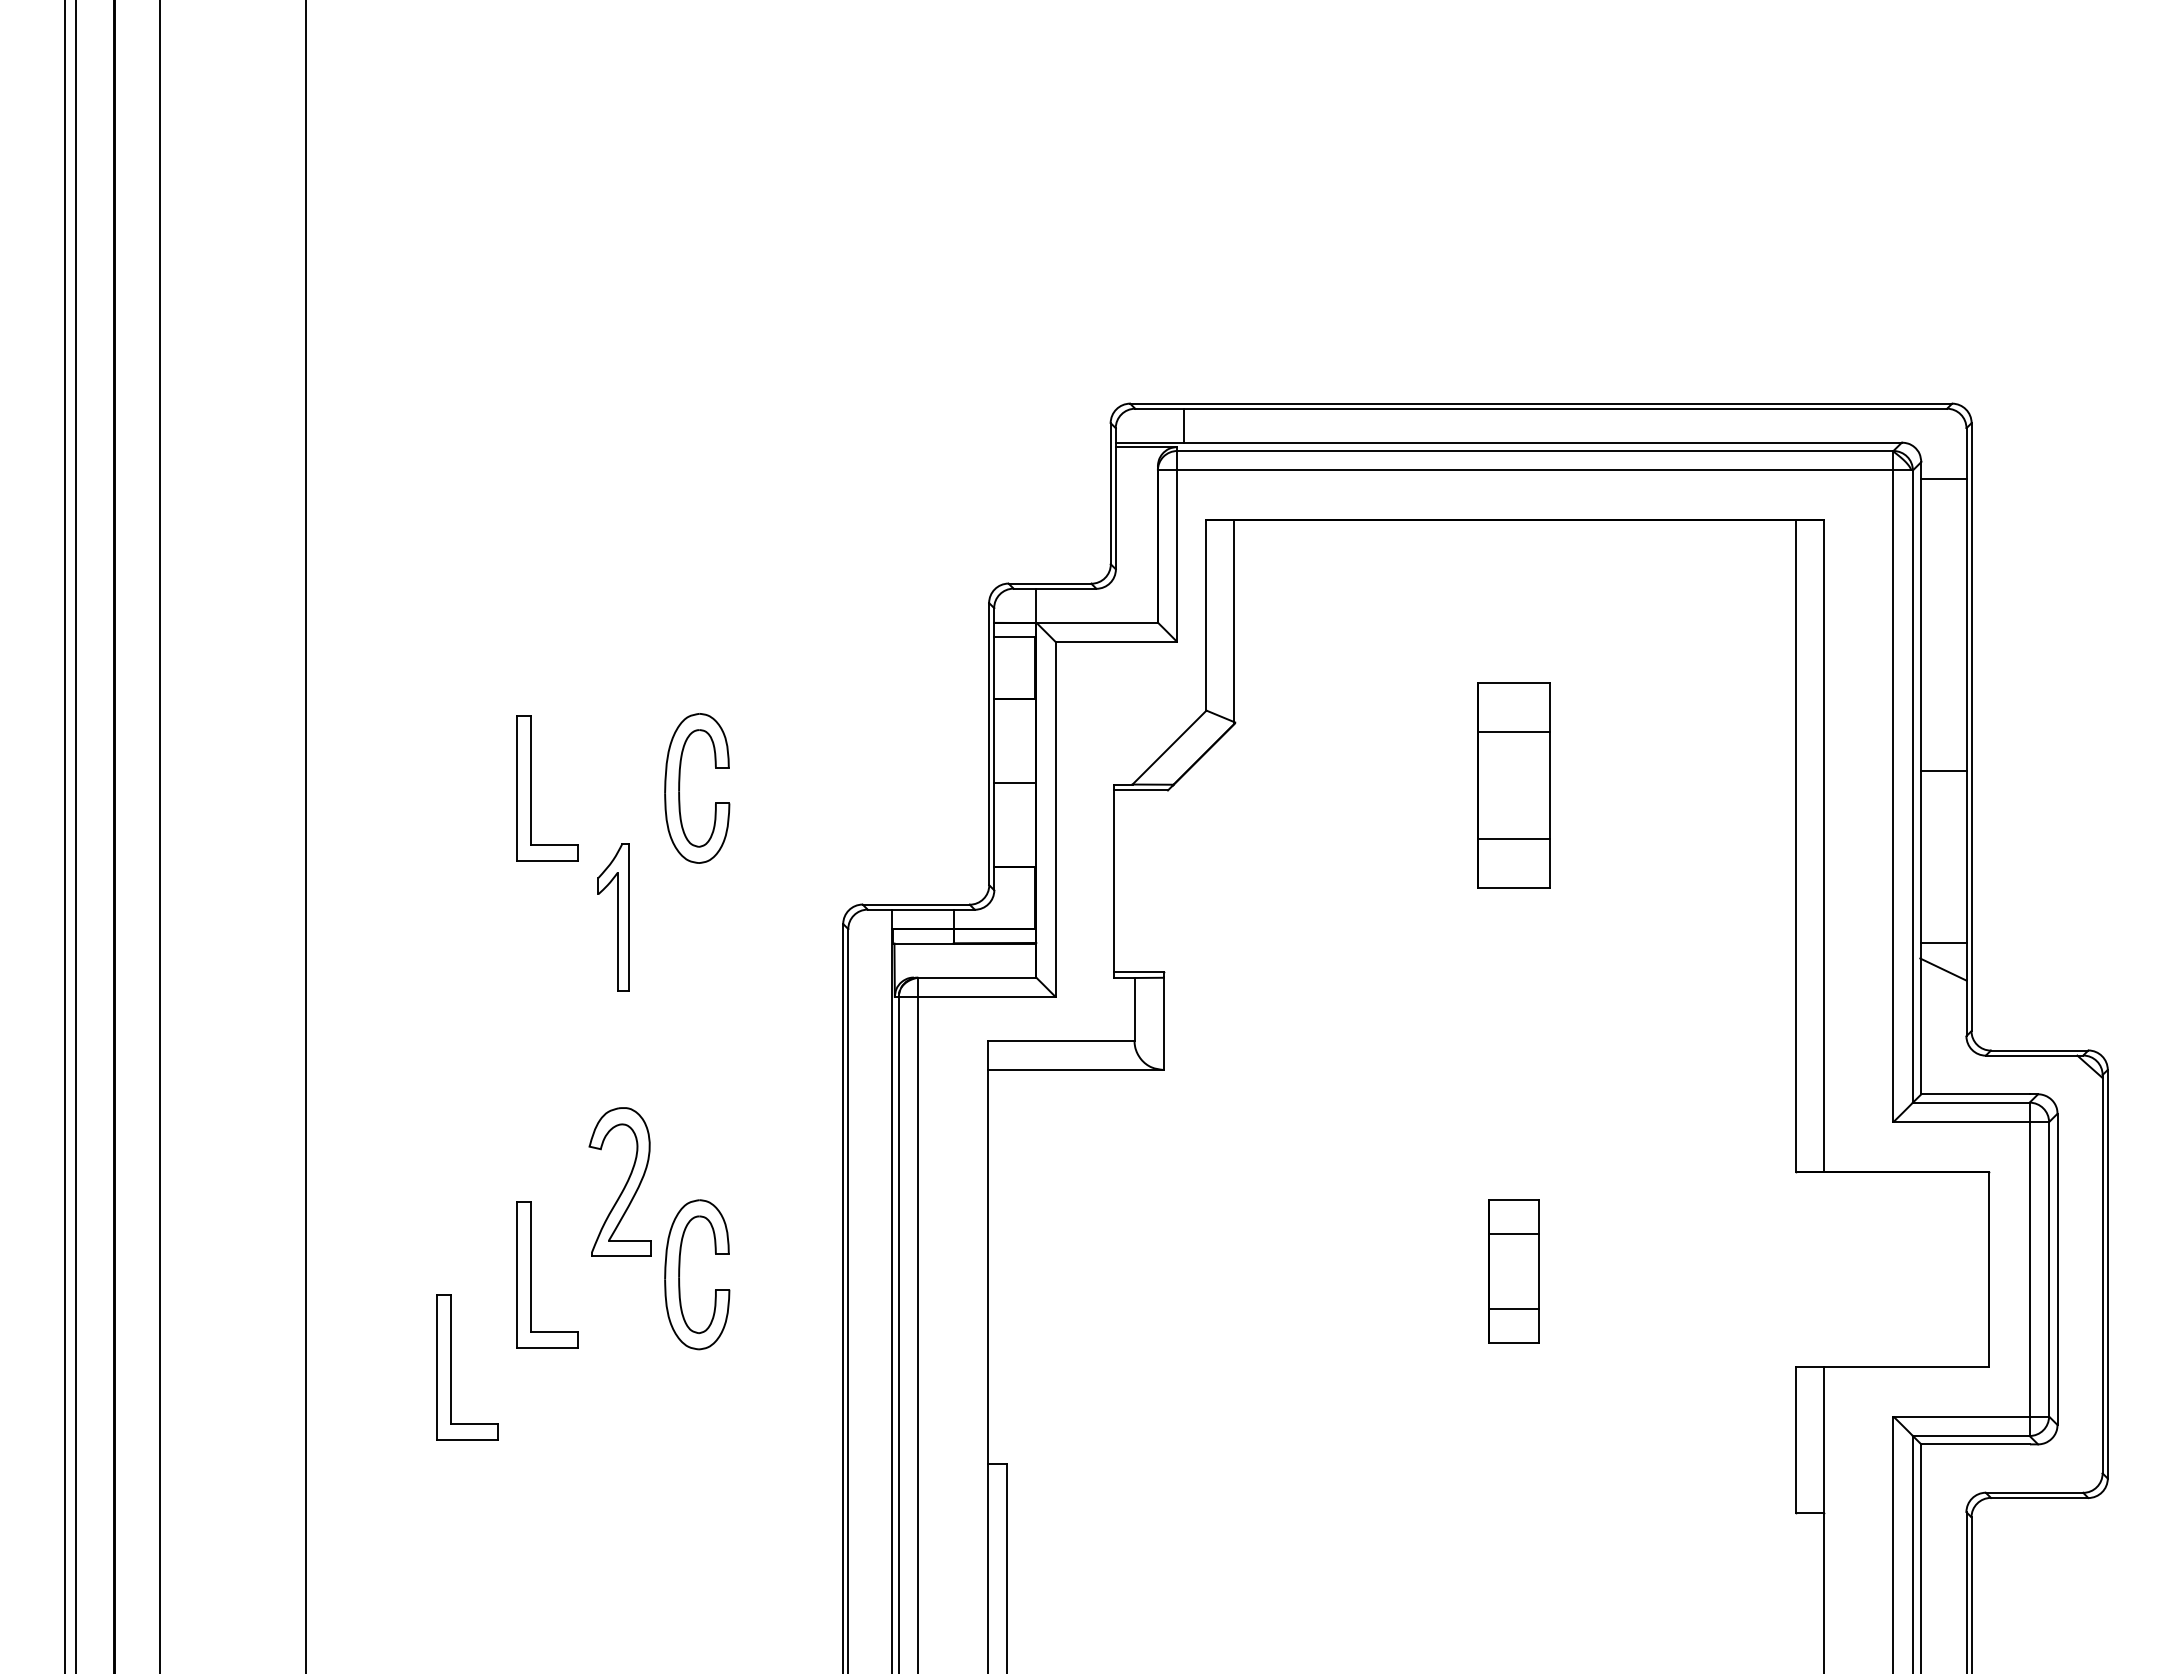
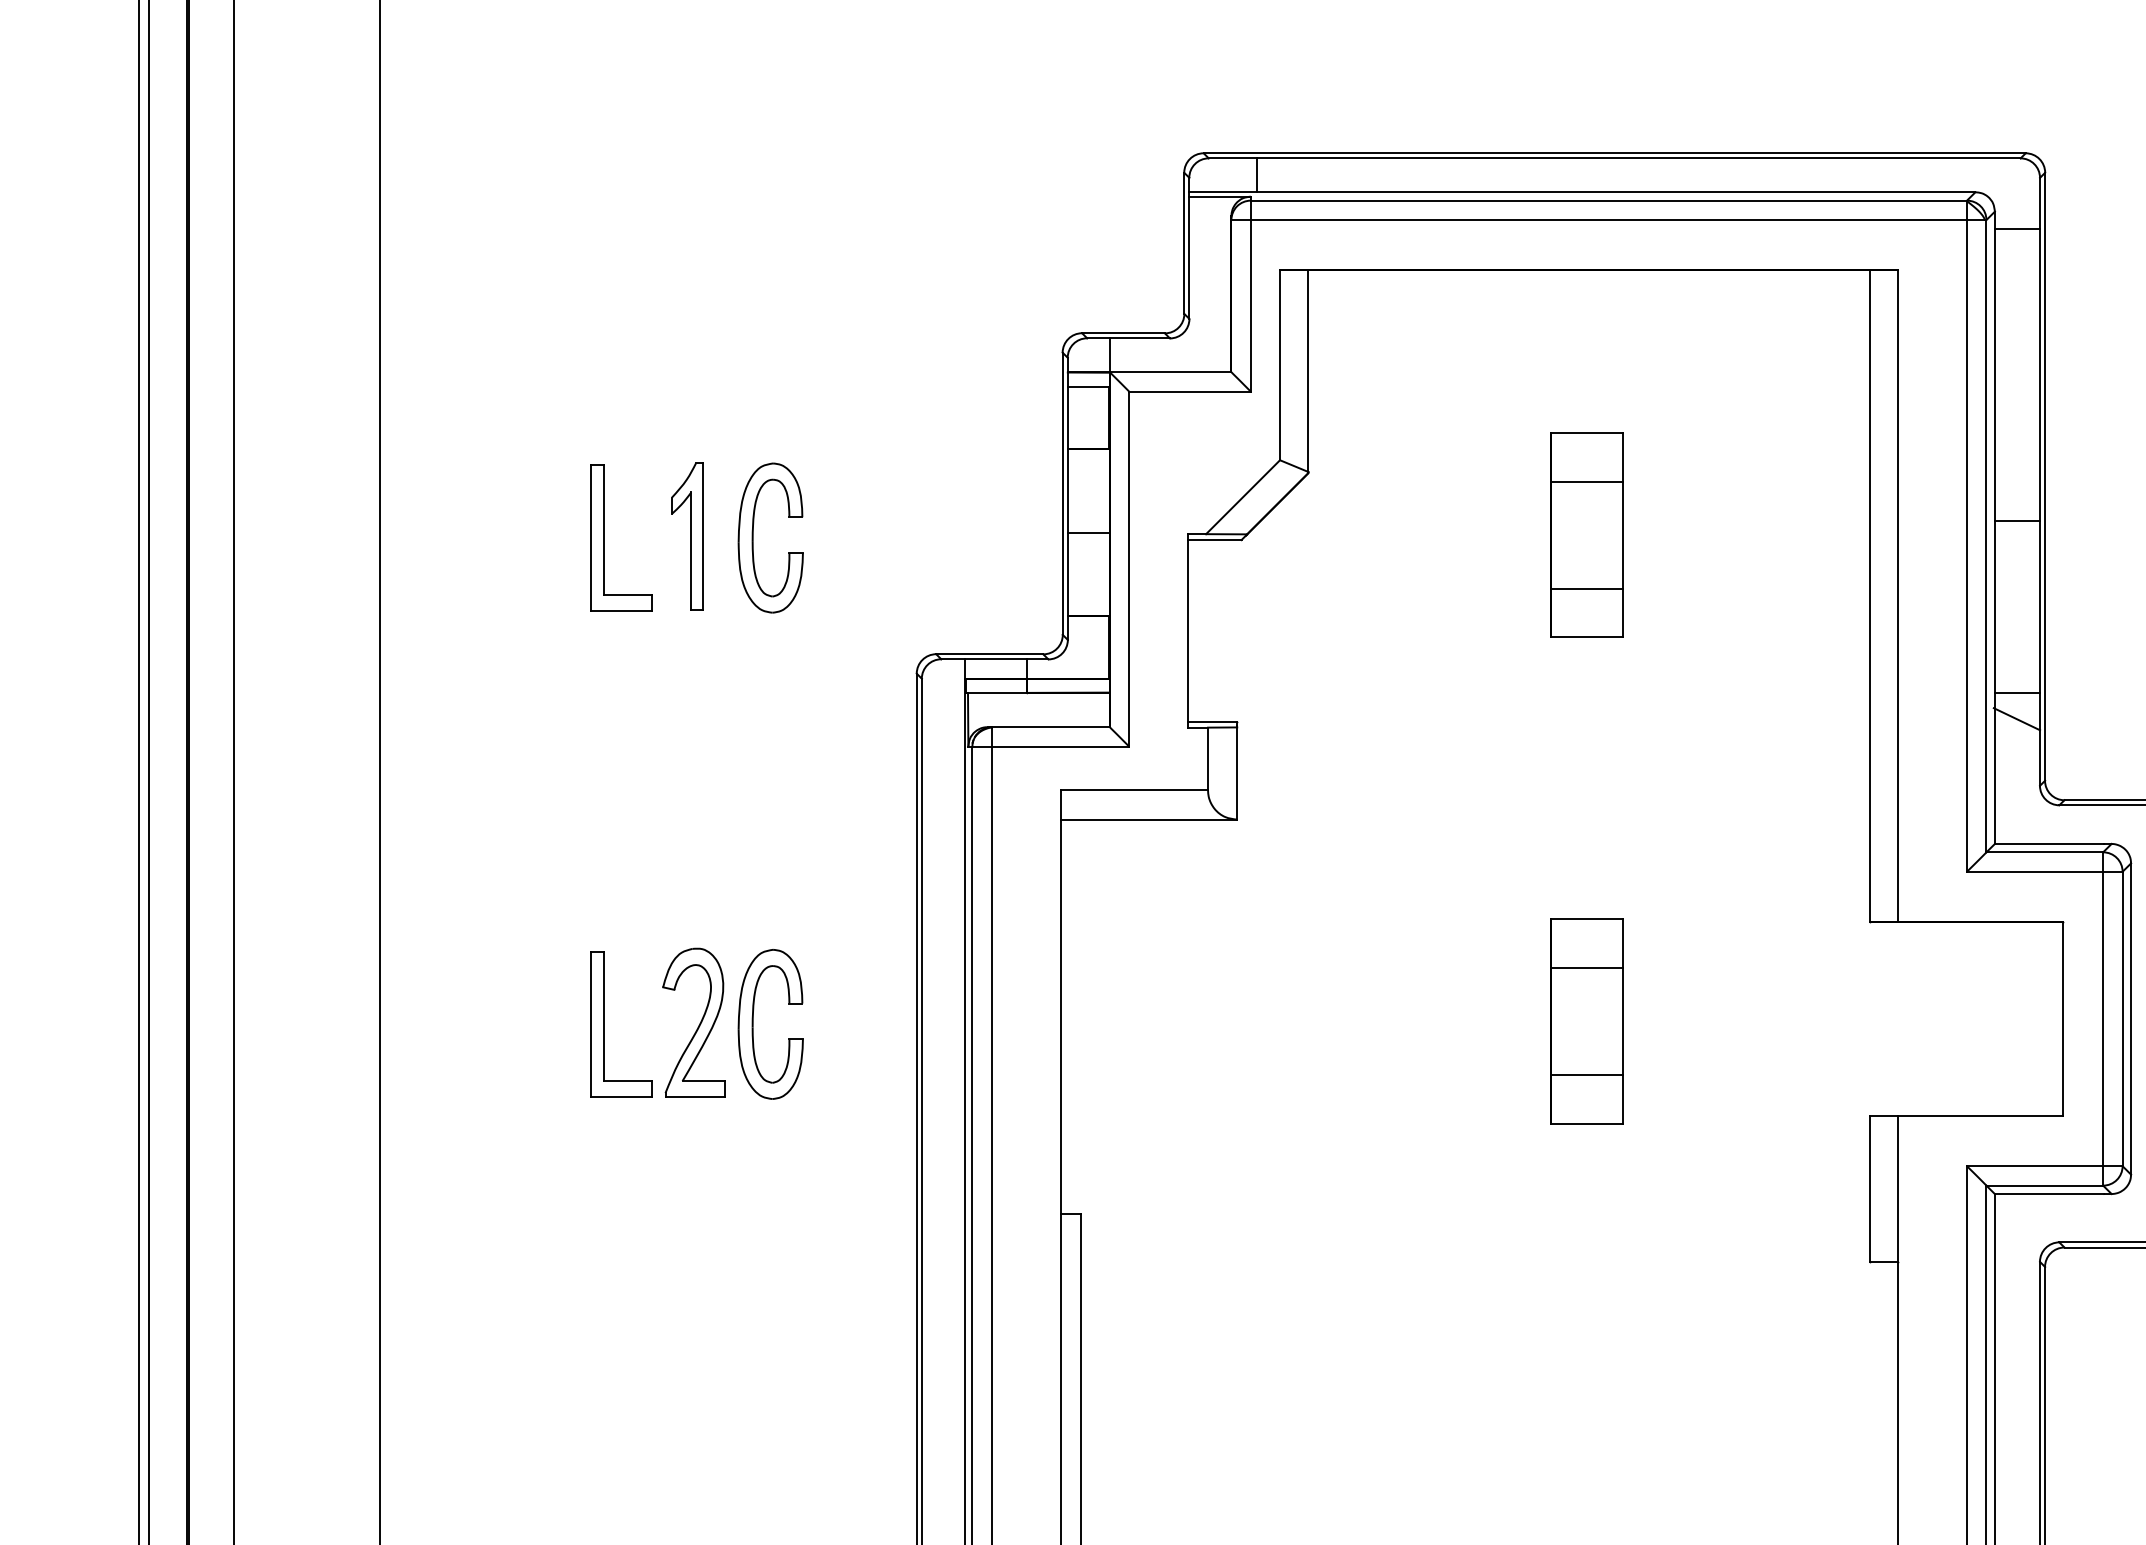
part: (613, 917) -> (687, 537), moved
part: (625, 1183) -> (699, 1024), moved
part: (1513, 1271) -> (1587, 1021), size x1.43
part: (451, 1367) -> (525, 1117), removed

